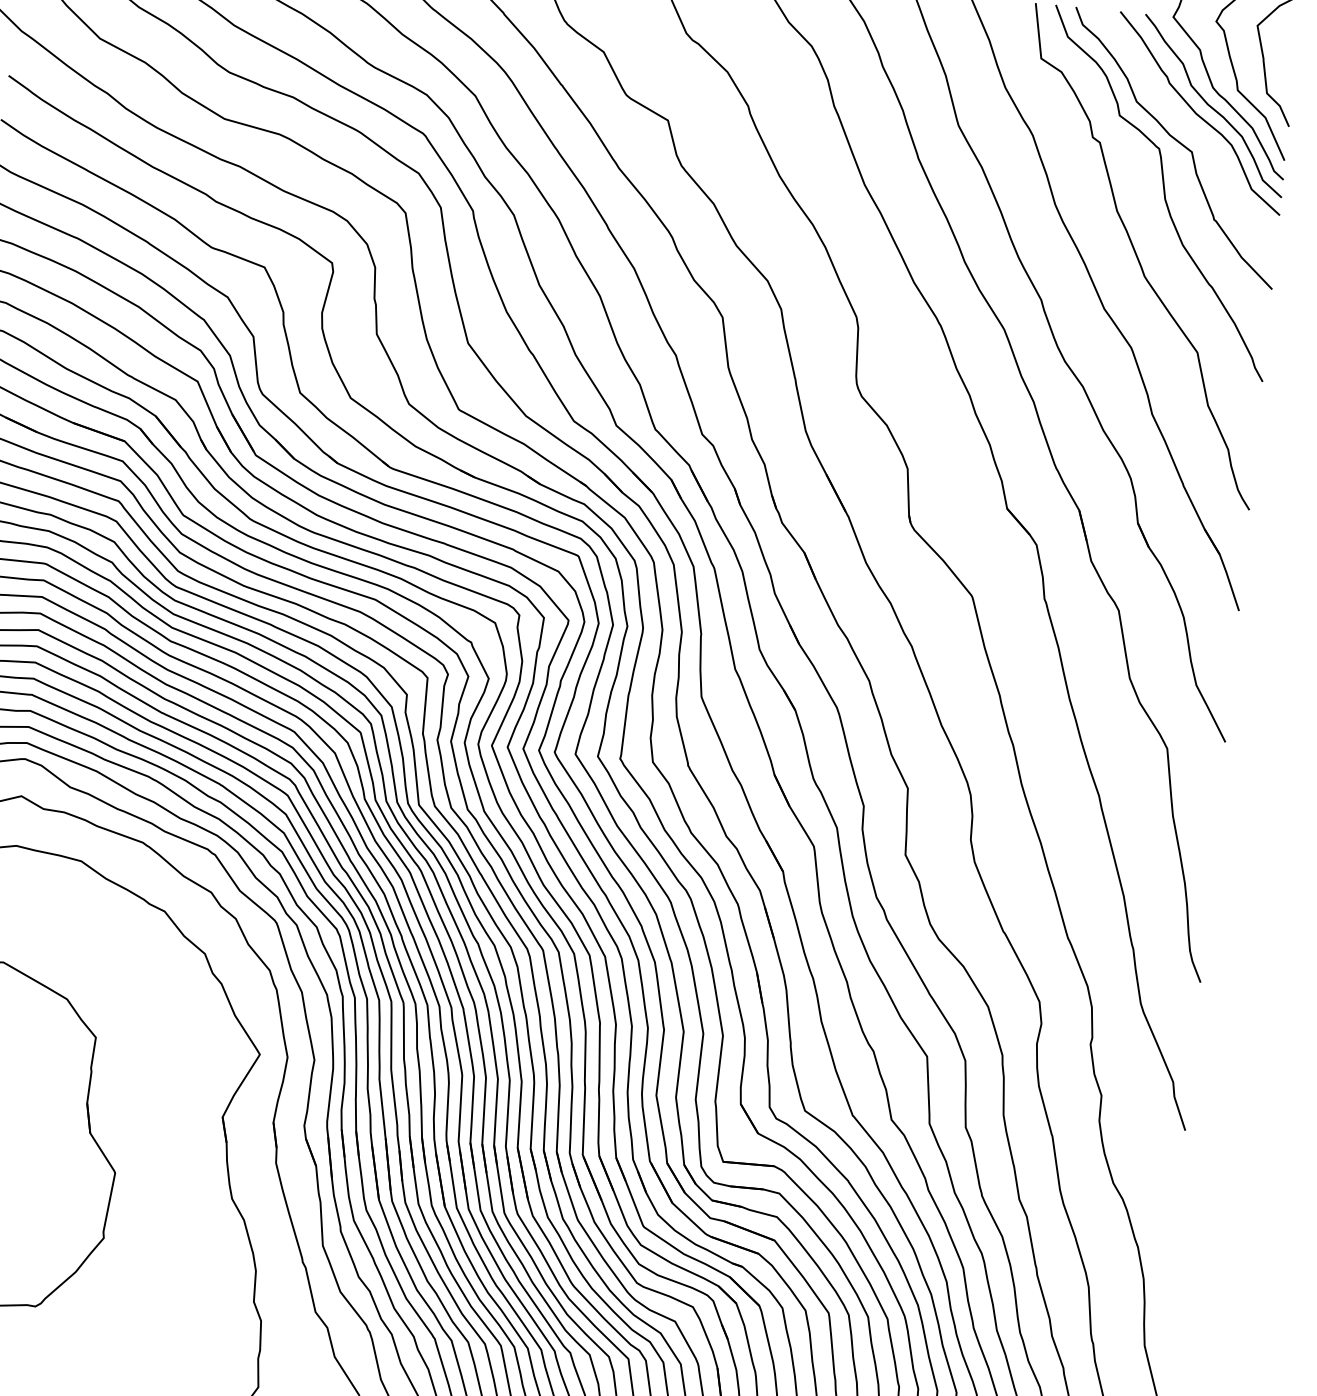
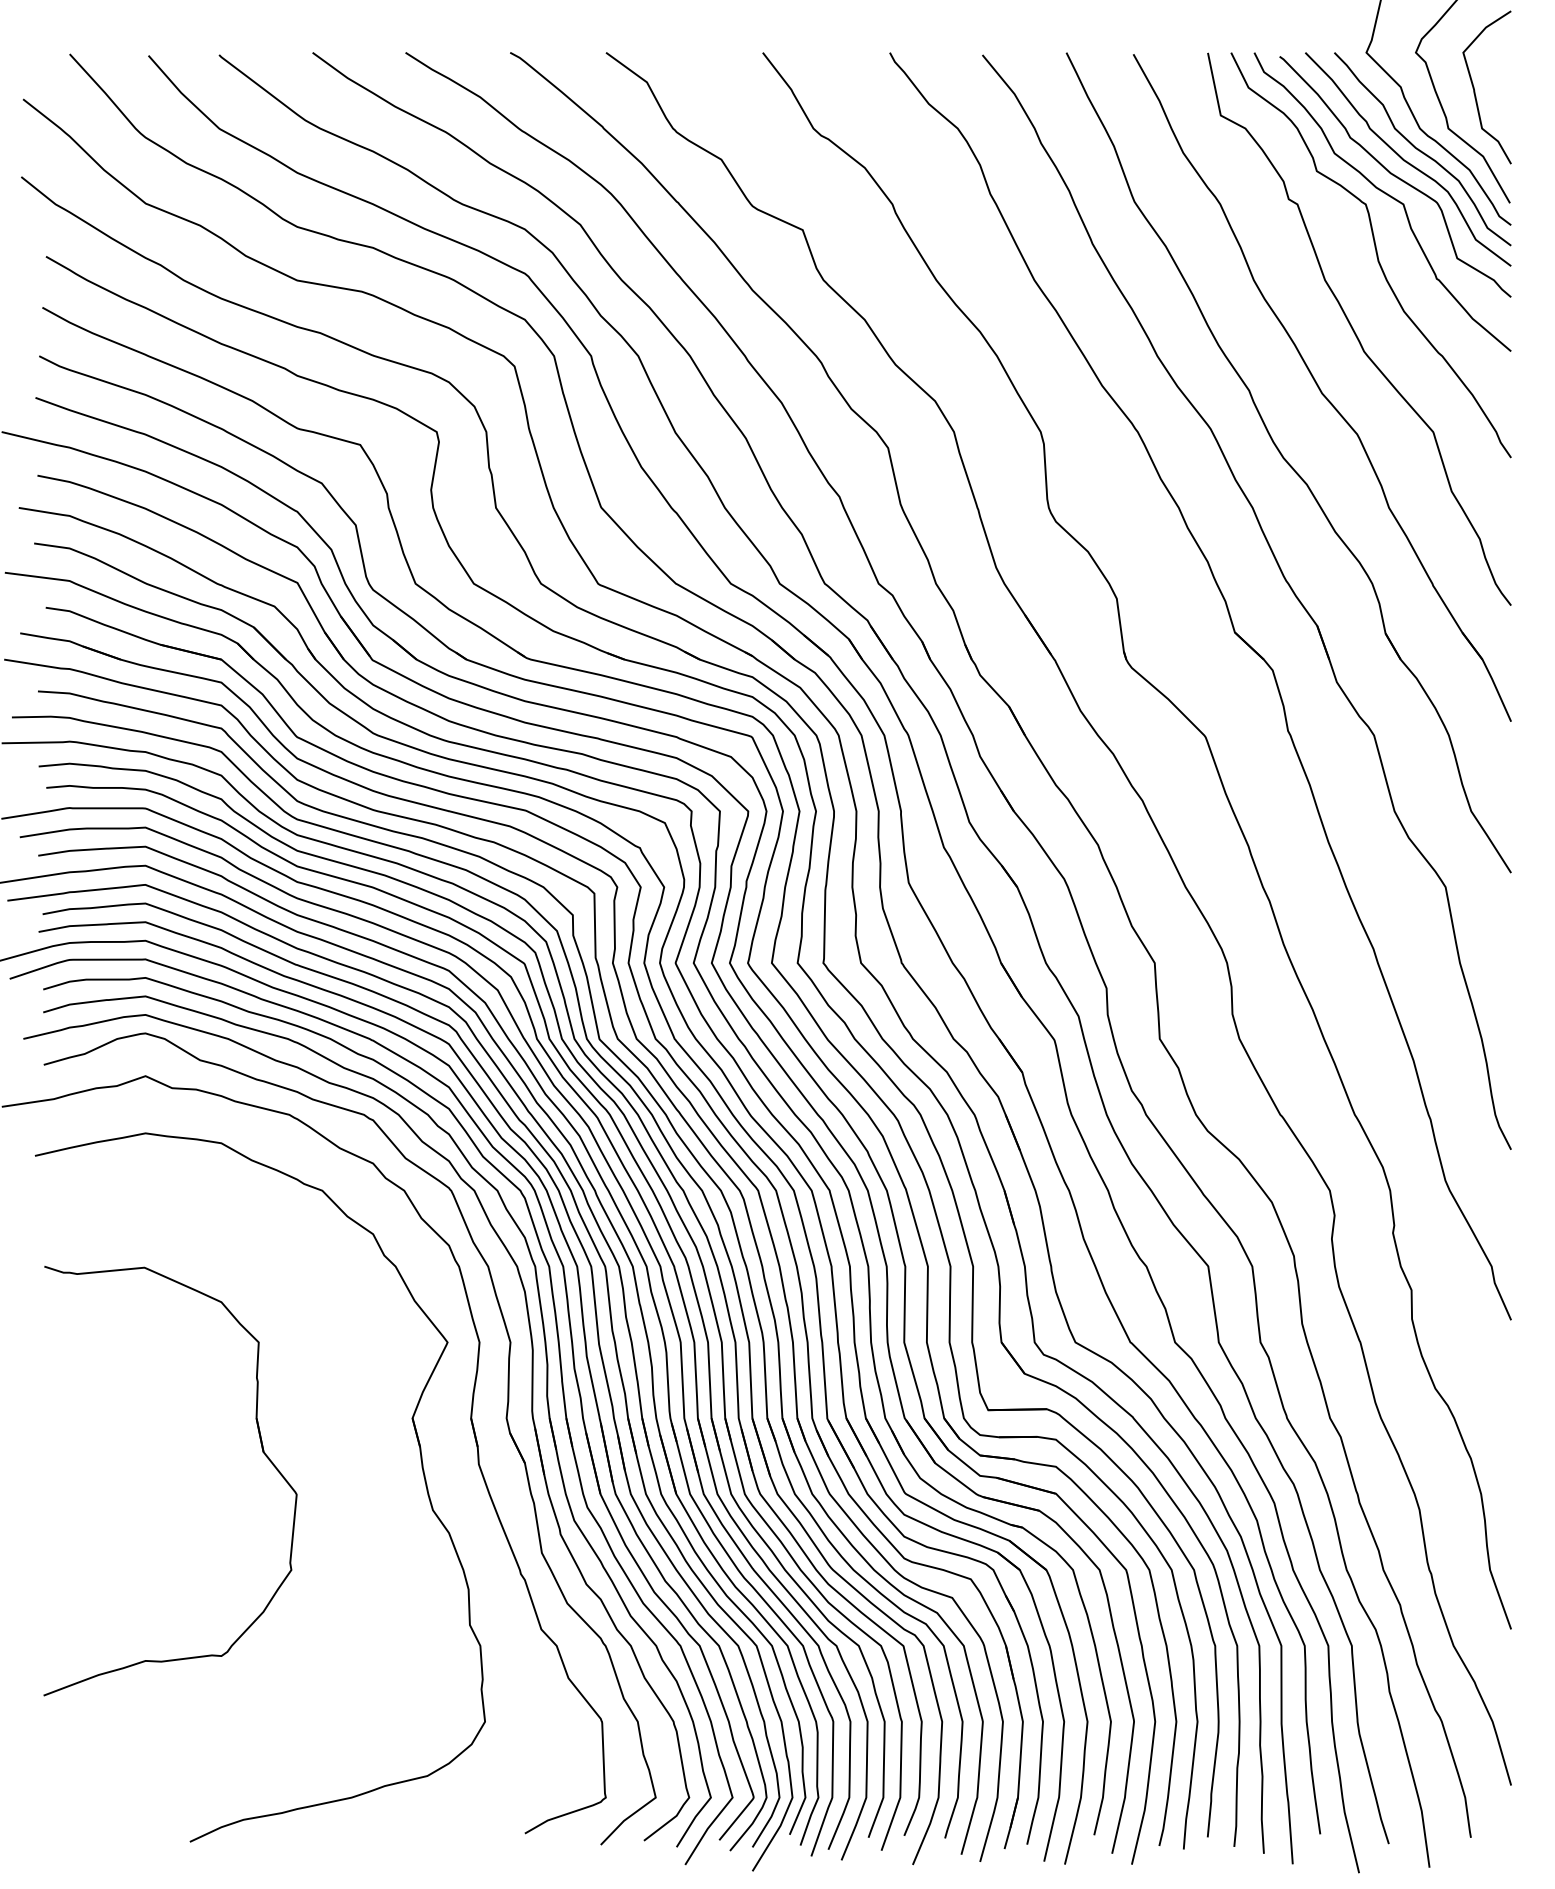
curve: (1187, 127) -> (1395, 176), added

